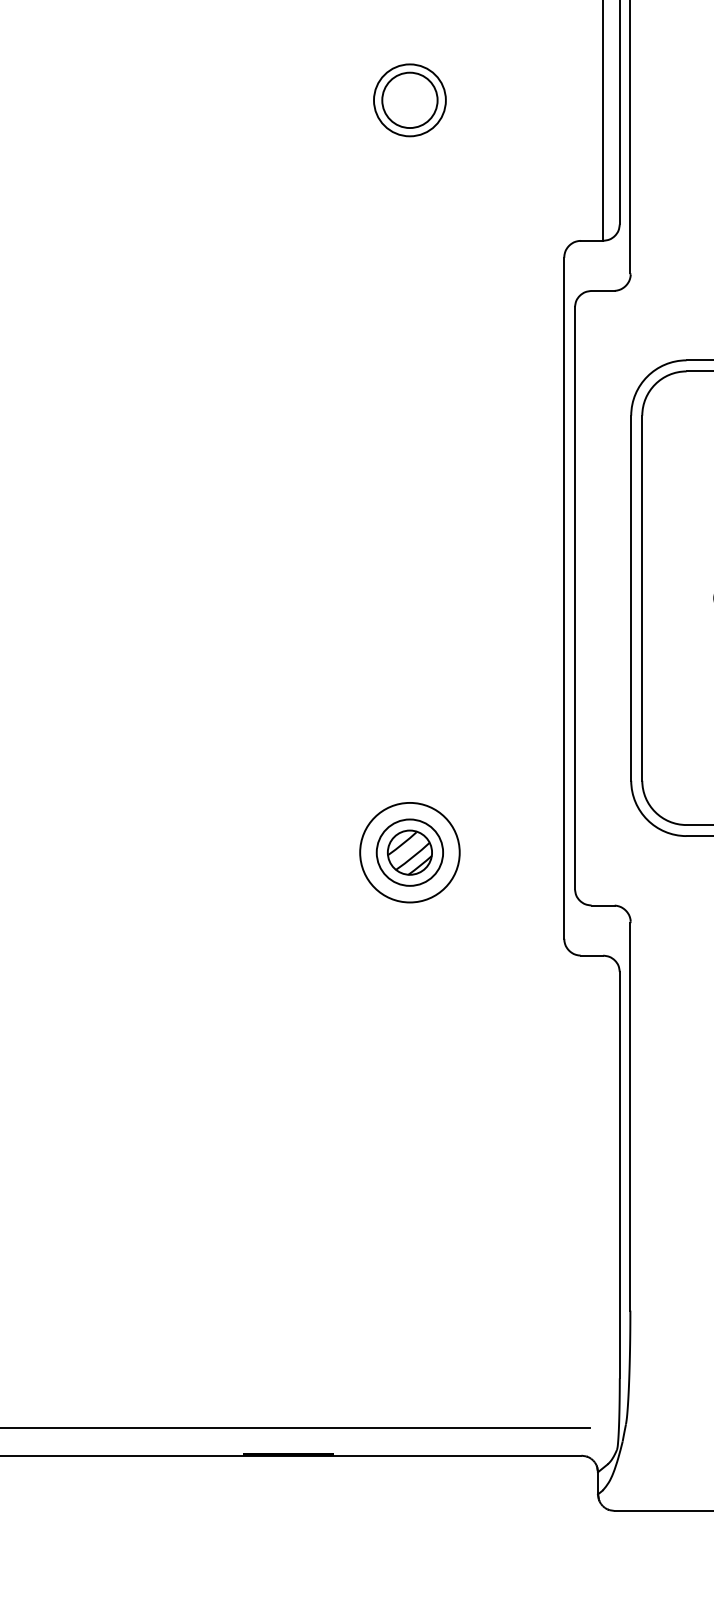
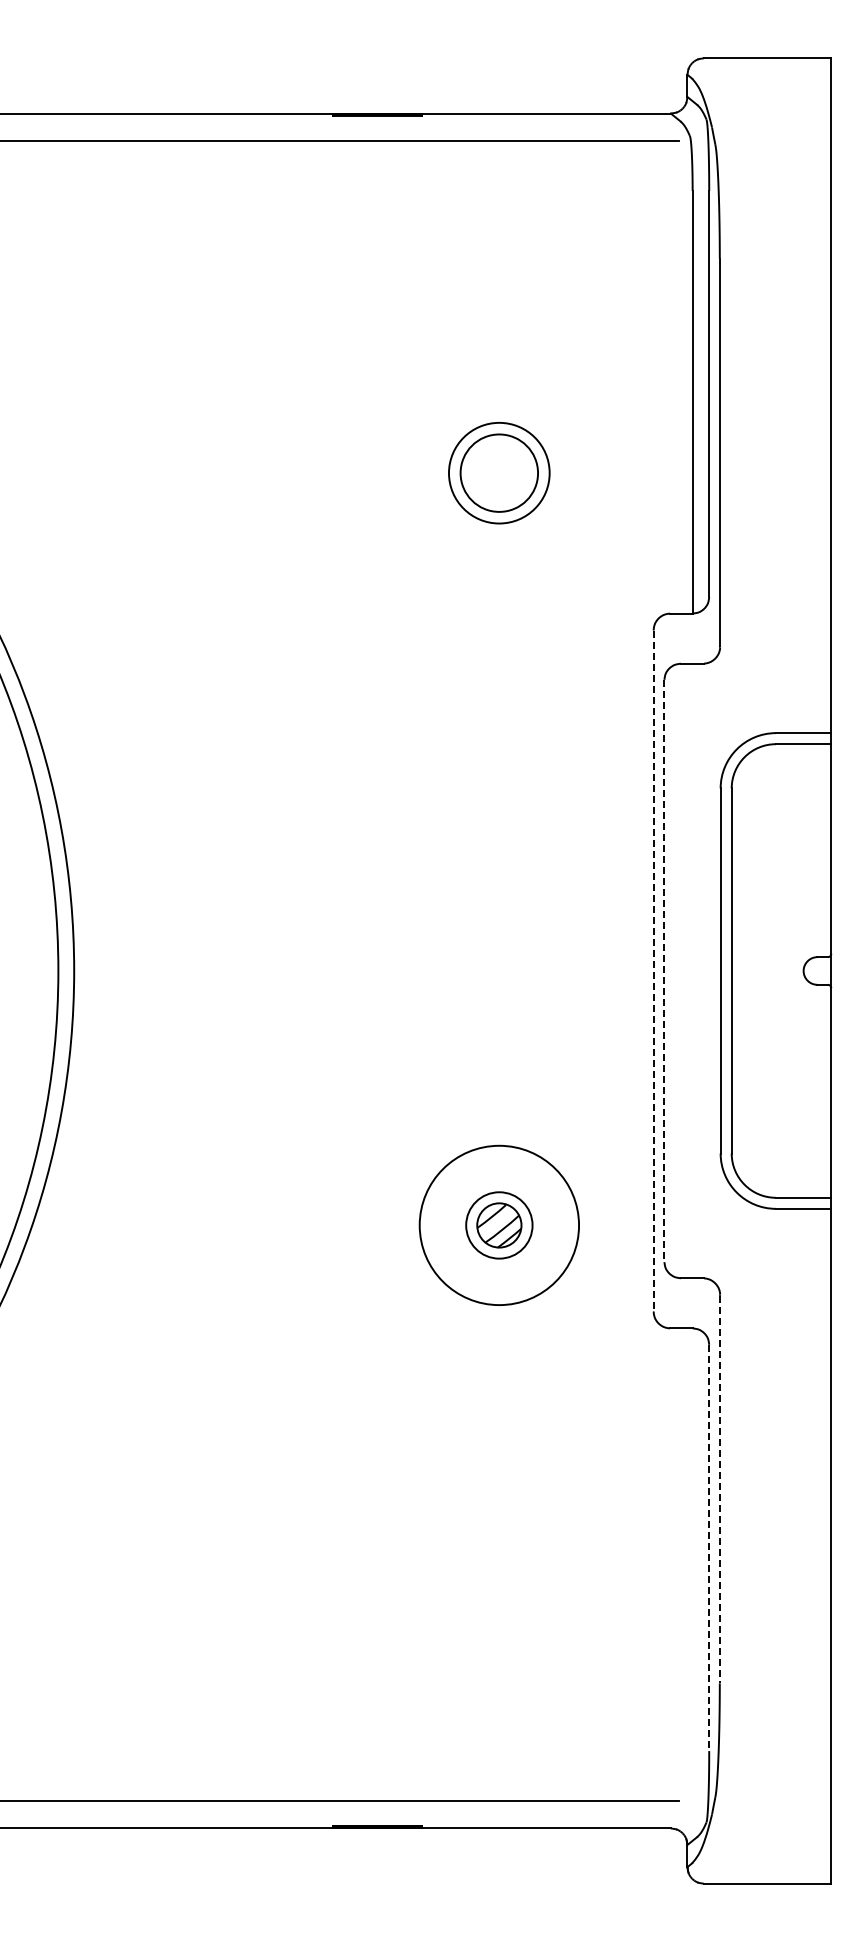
part: (410, 99) -> (499, 472), size x1.4
line: (564, 598) -> (653, 971), solid -> dashed
line: (575, 598) -> (664, 971), solid -> dashed
circle: (410, 852) -> (499, 1225), size x1.6
line: (630, 1116) -> (719, 1489), solid -> dashed
line: (620, 1175) -> (709, 1548), solid -> dashed

